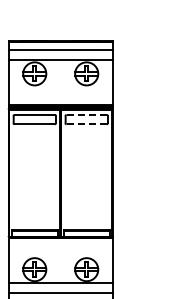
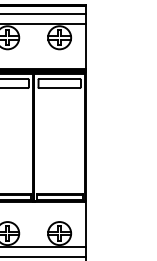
line: (86, 115) -> (59, 79), dashed -> solid
line: (87, 124) -> (60, 88), dashed -> solid

